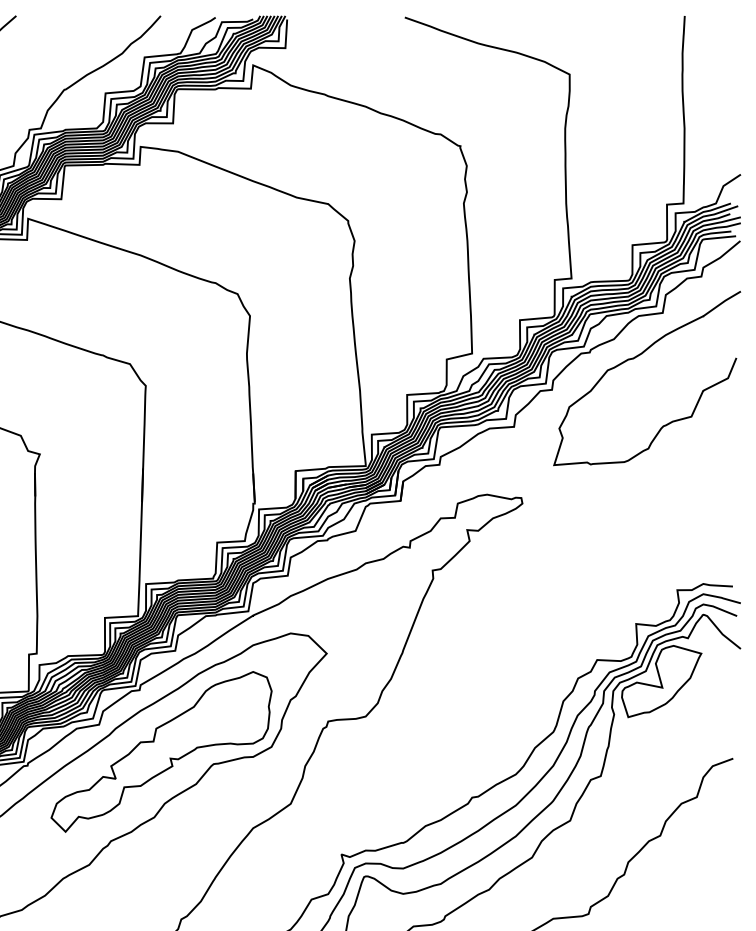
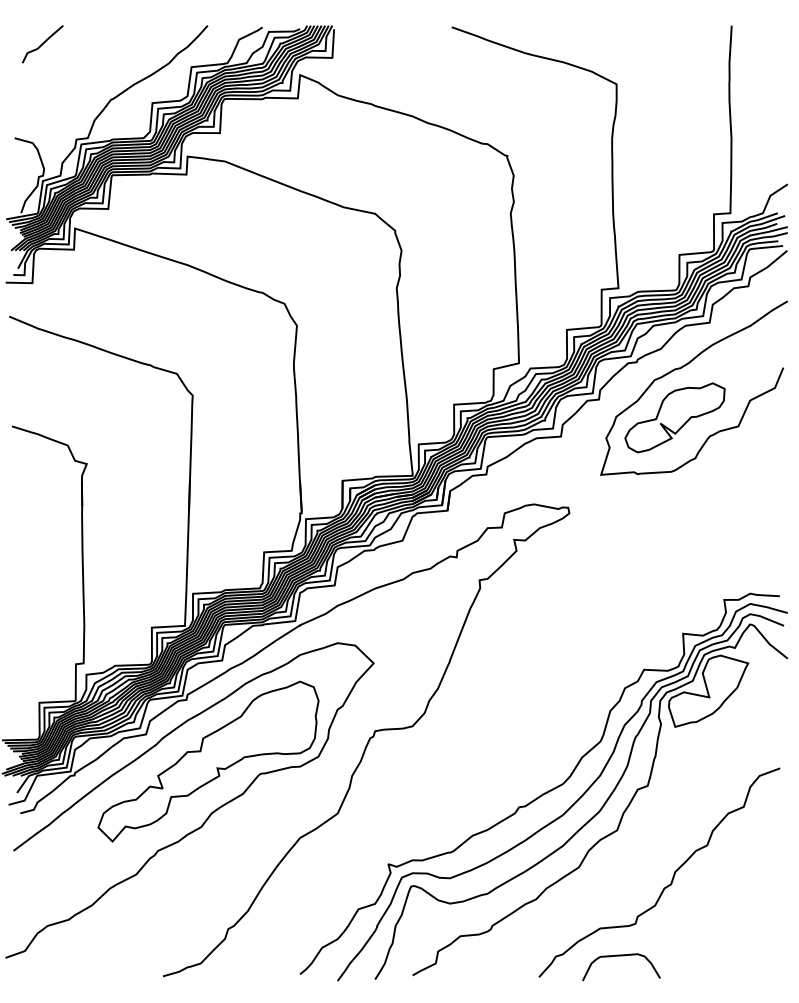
part: (627, 407) -> (674, 417), added

